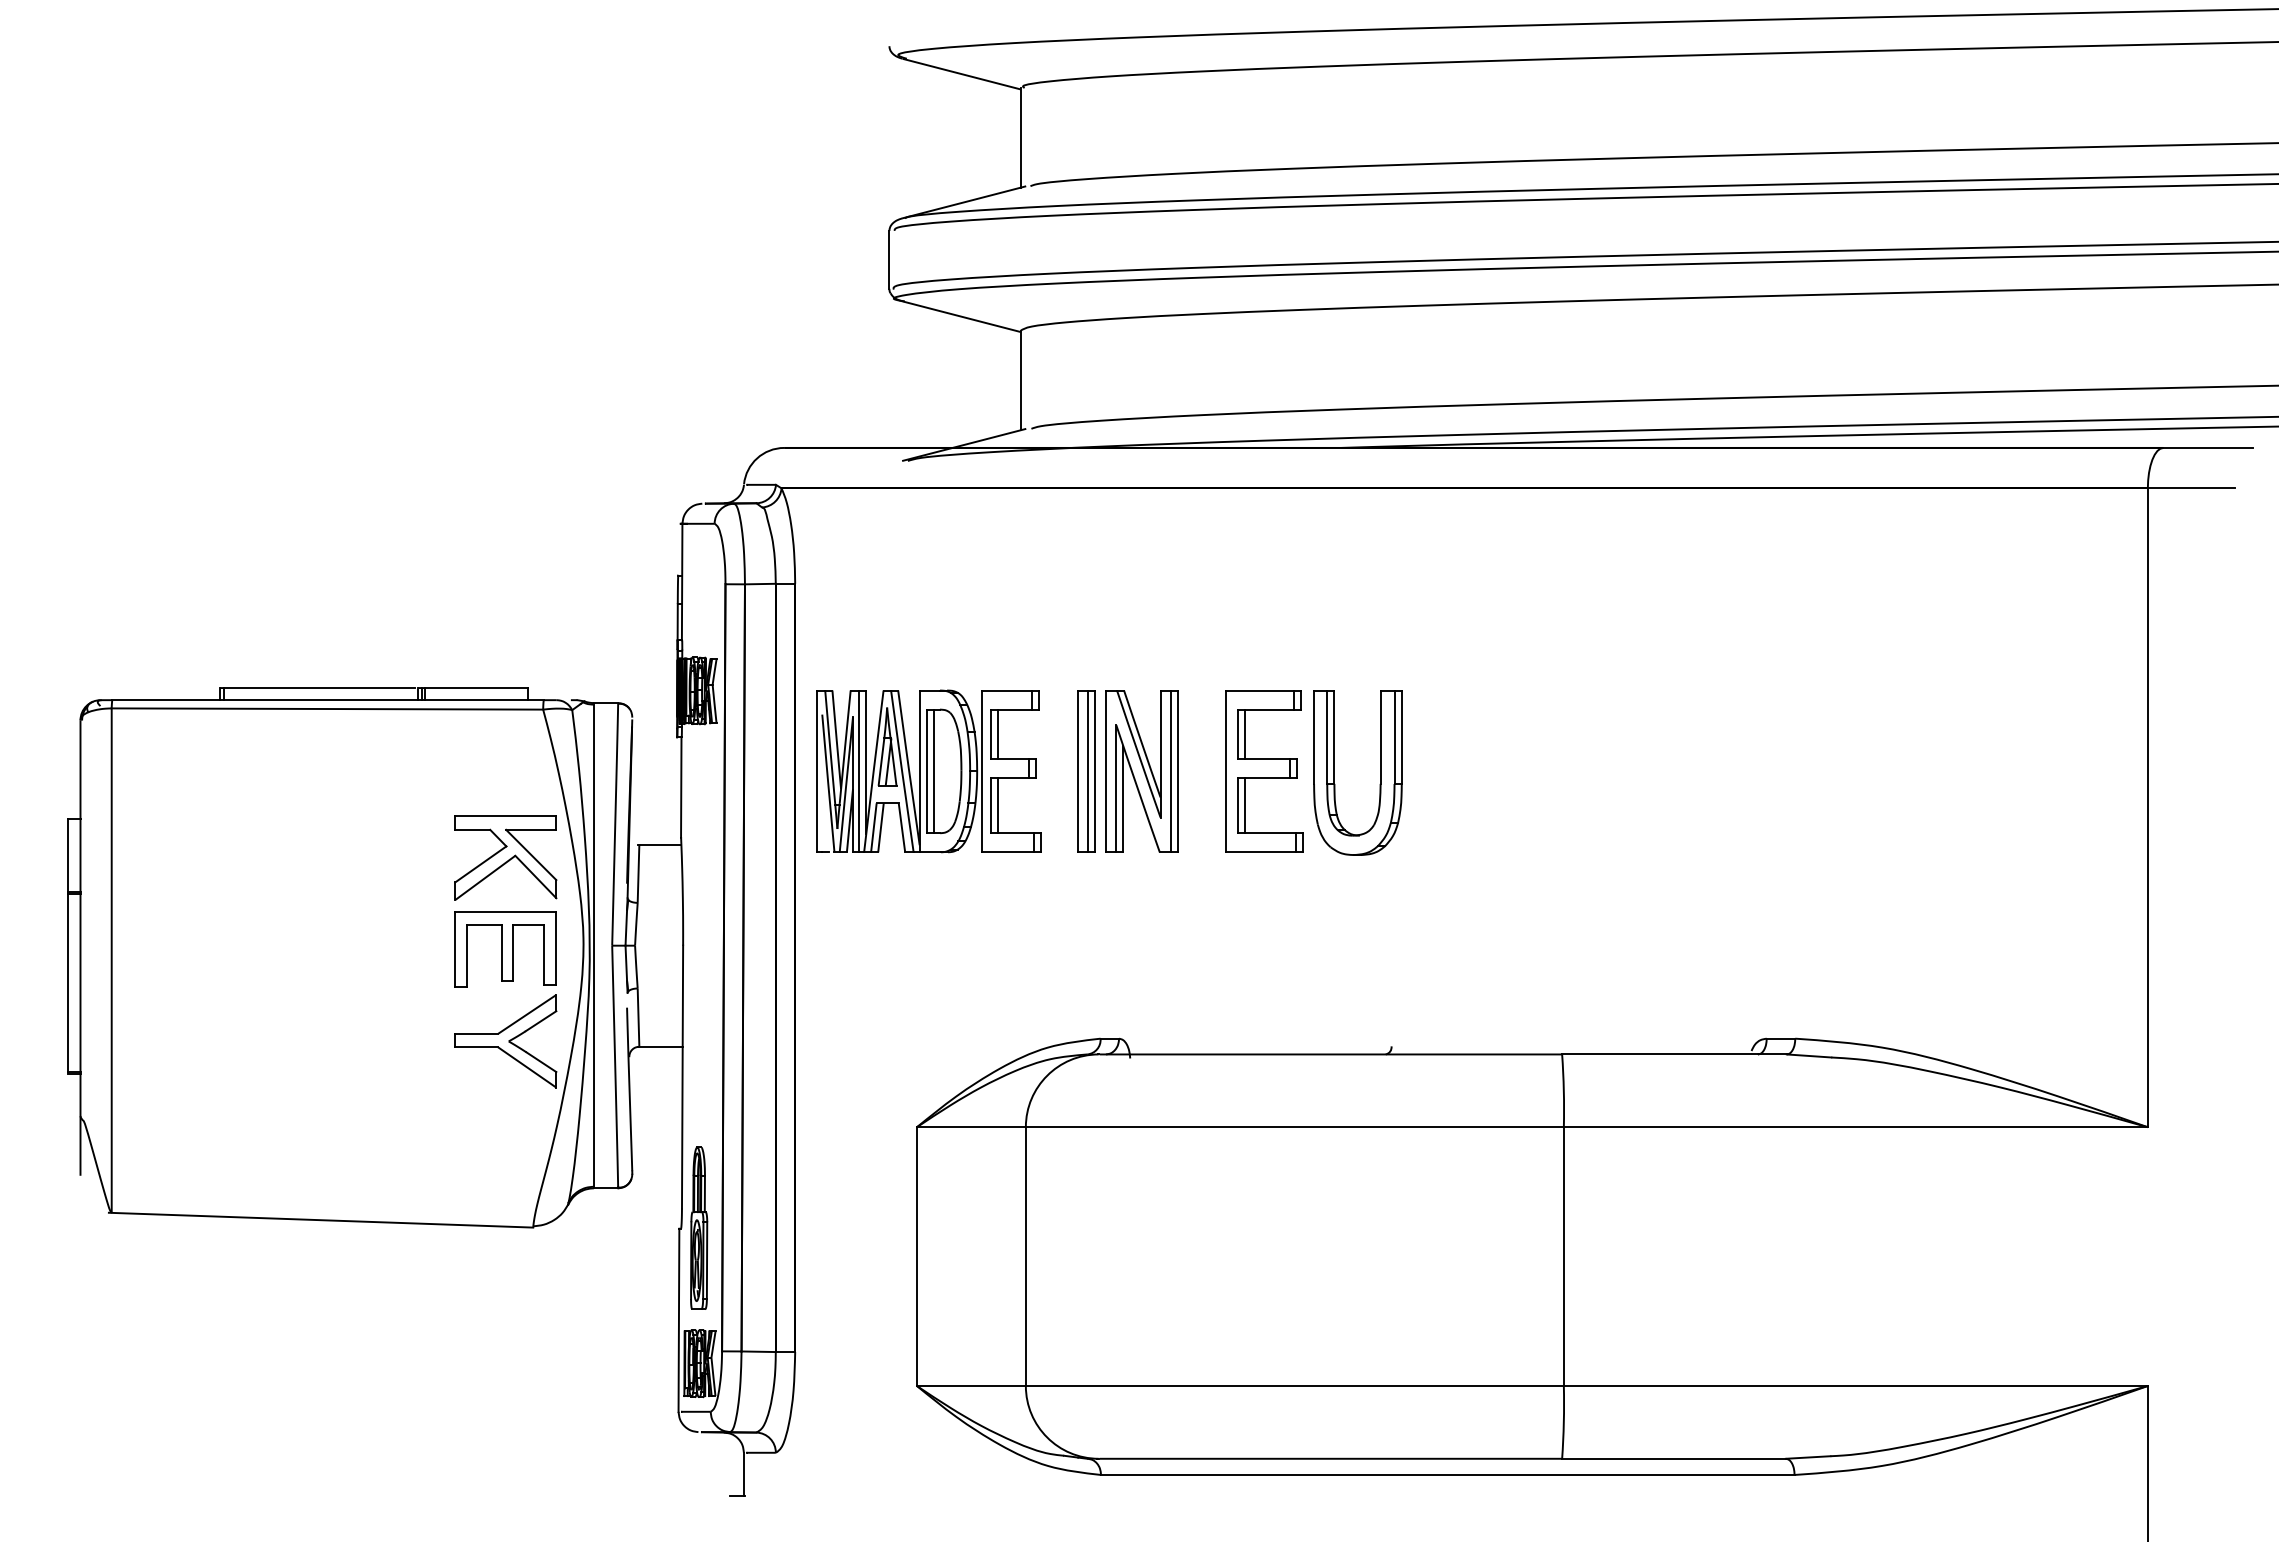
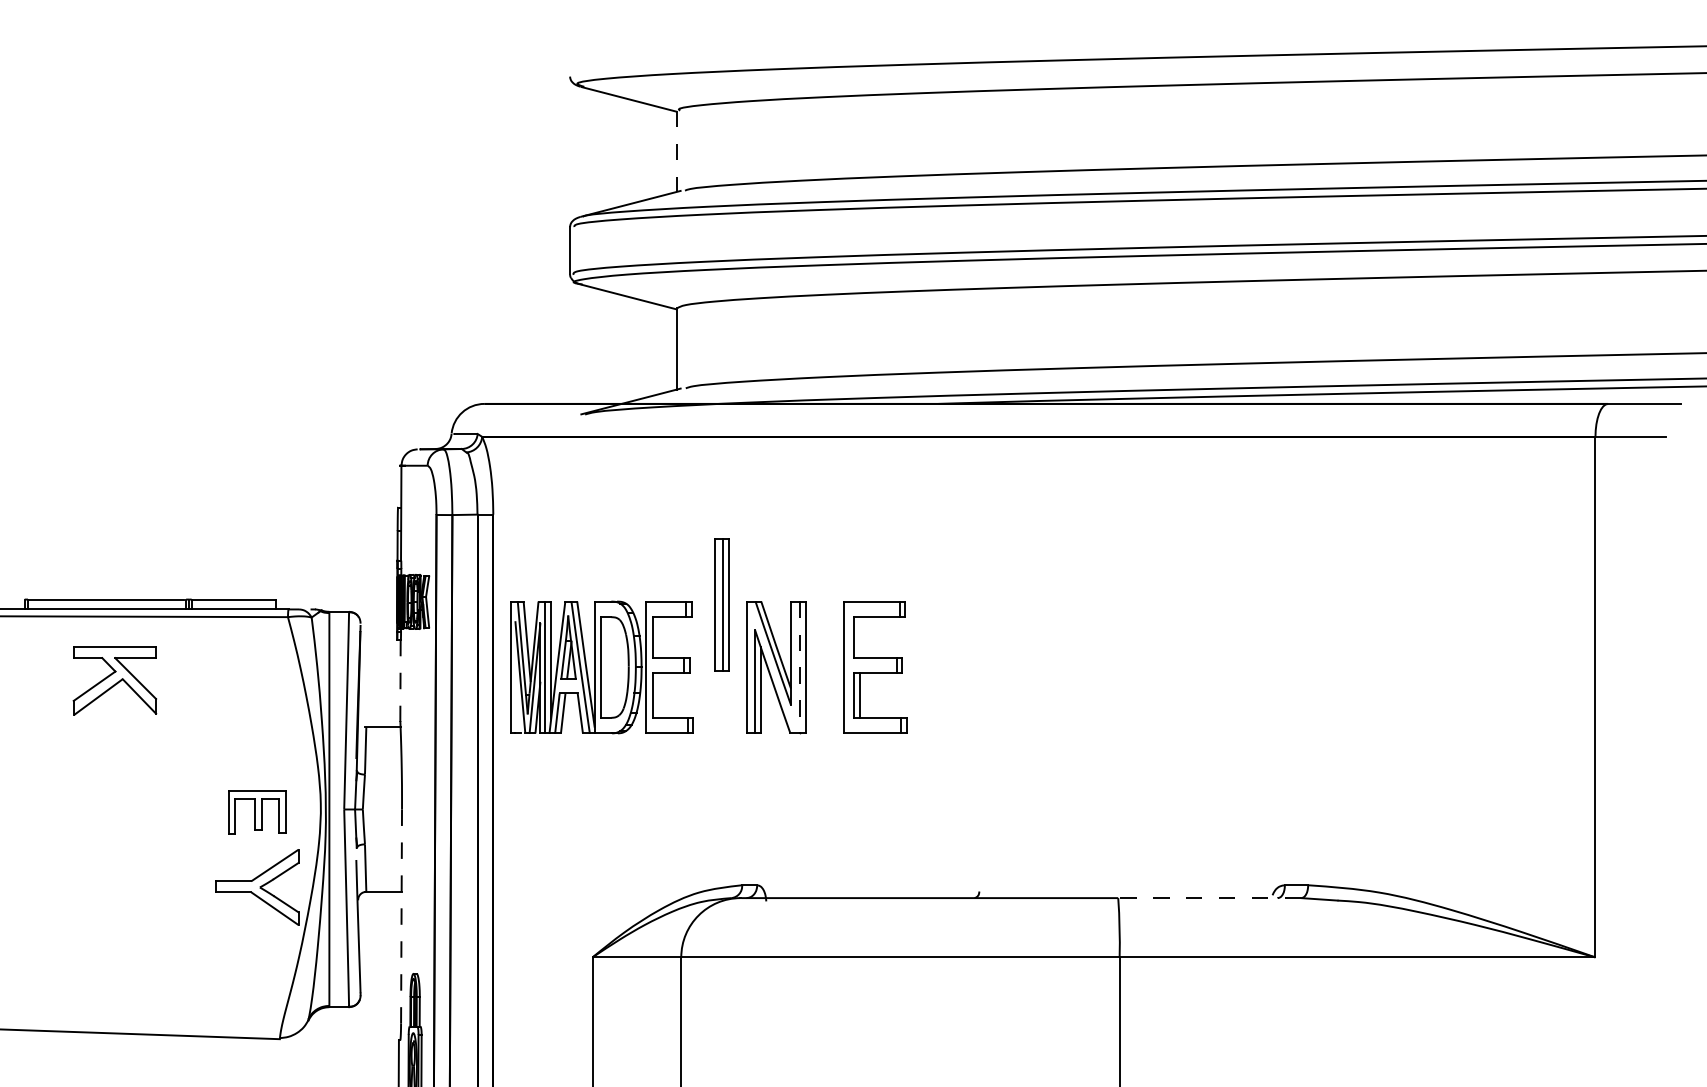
line: (1020, 137) -> (676, 150), solid -> dashed
line: (997, 734) -> (658, 637), removed
line: (1244, 734) -> (859, 637), removed
line: (934, 771) -> (606, 667), removed
part: (1086, 771) -> (721, 604), moved
line: (1171, 771) -> (799, 667), solid -> dashed
part: (1334, 772) -> (932, 668), removed
line: (681, 788) -> (400, 681), solid -> dashed
line: (997, 805) -> (658, 695), removed
part: (505, 857) -> (114, 680), moved
part: (505, 949) -> (257, 812), size x0.7
line: (1673, 1054) -> (1208, 898), solid -> dashed
line: (682, 1077) -> (401, 916), solid -> dashed

